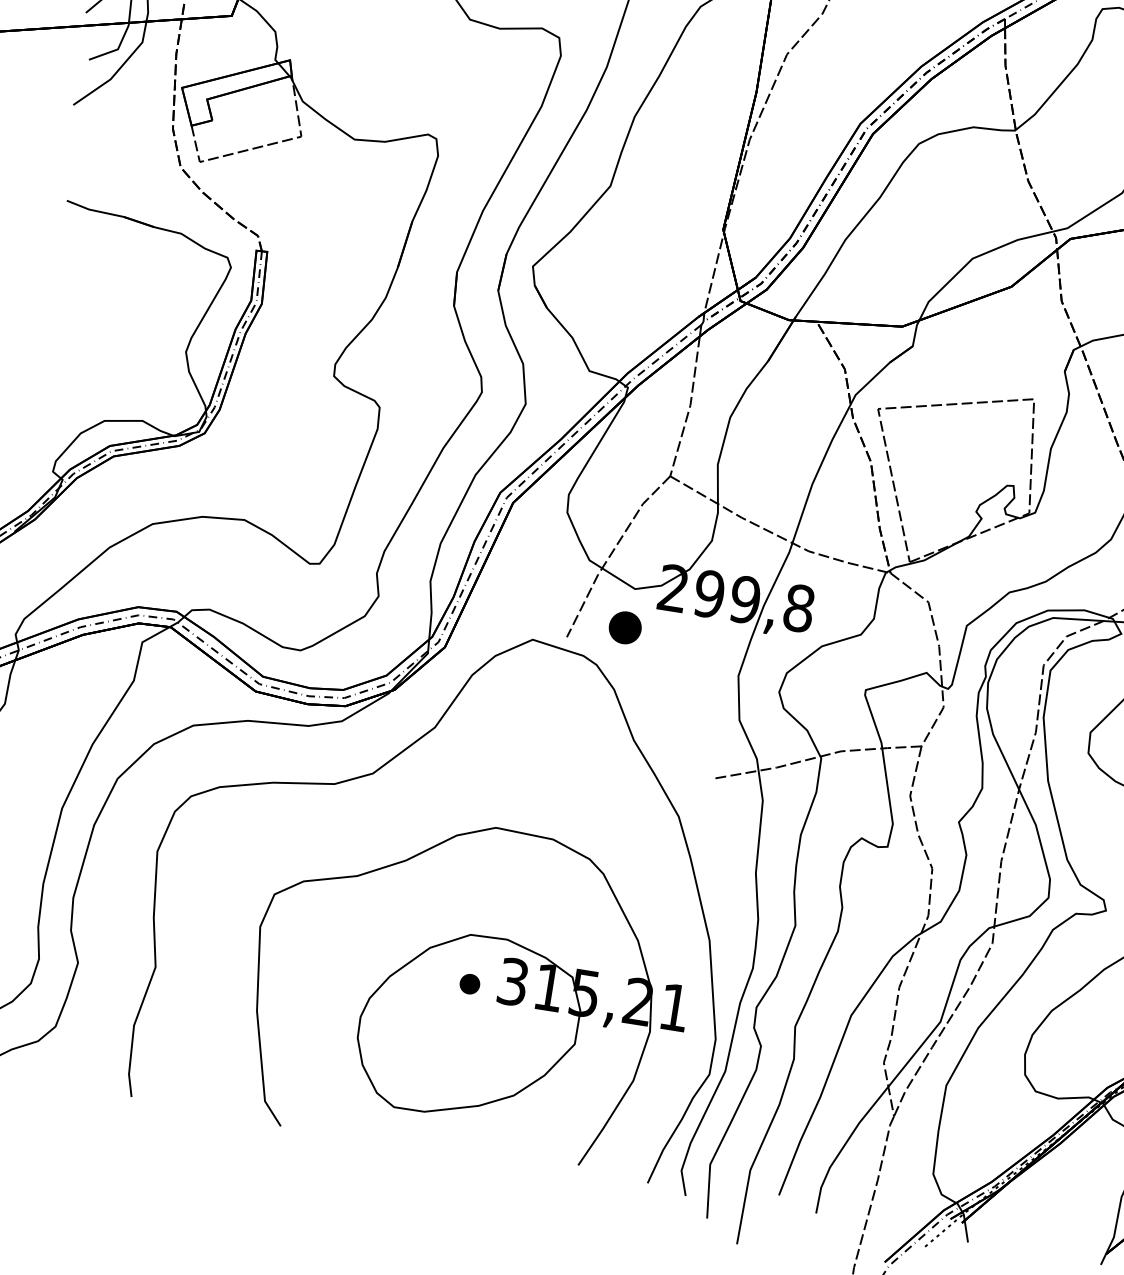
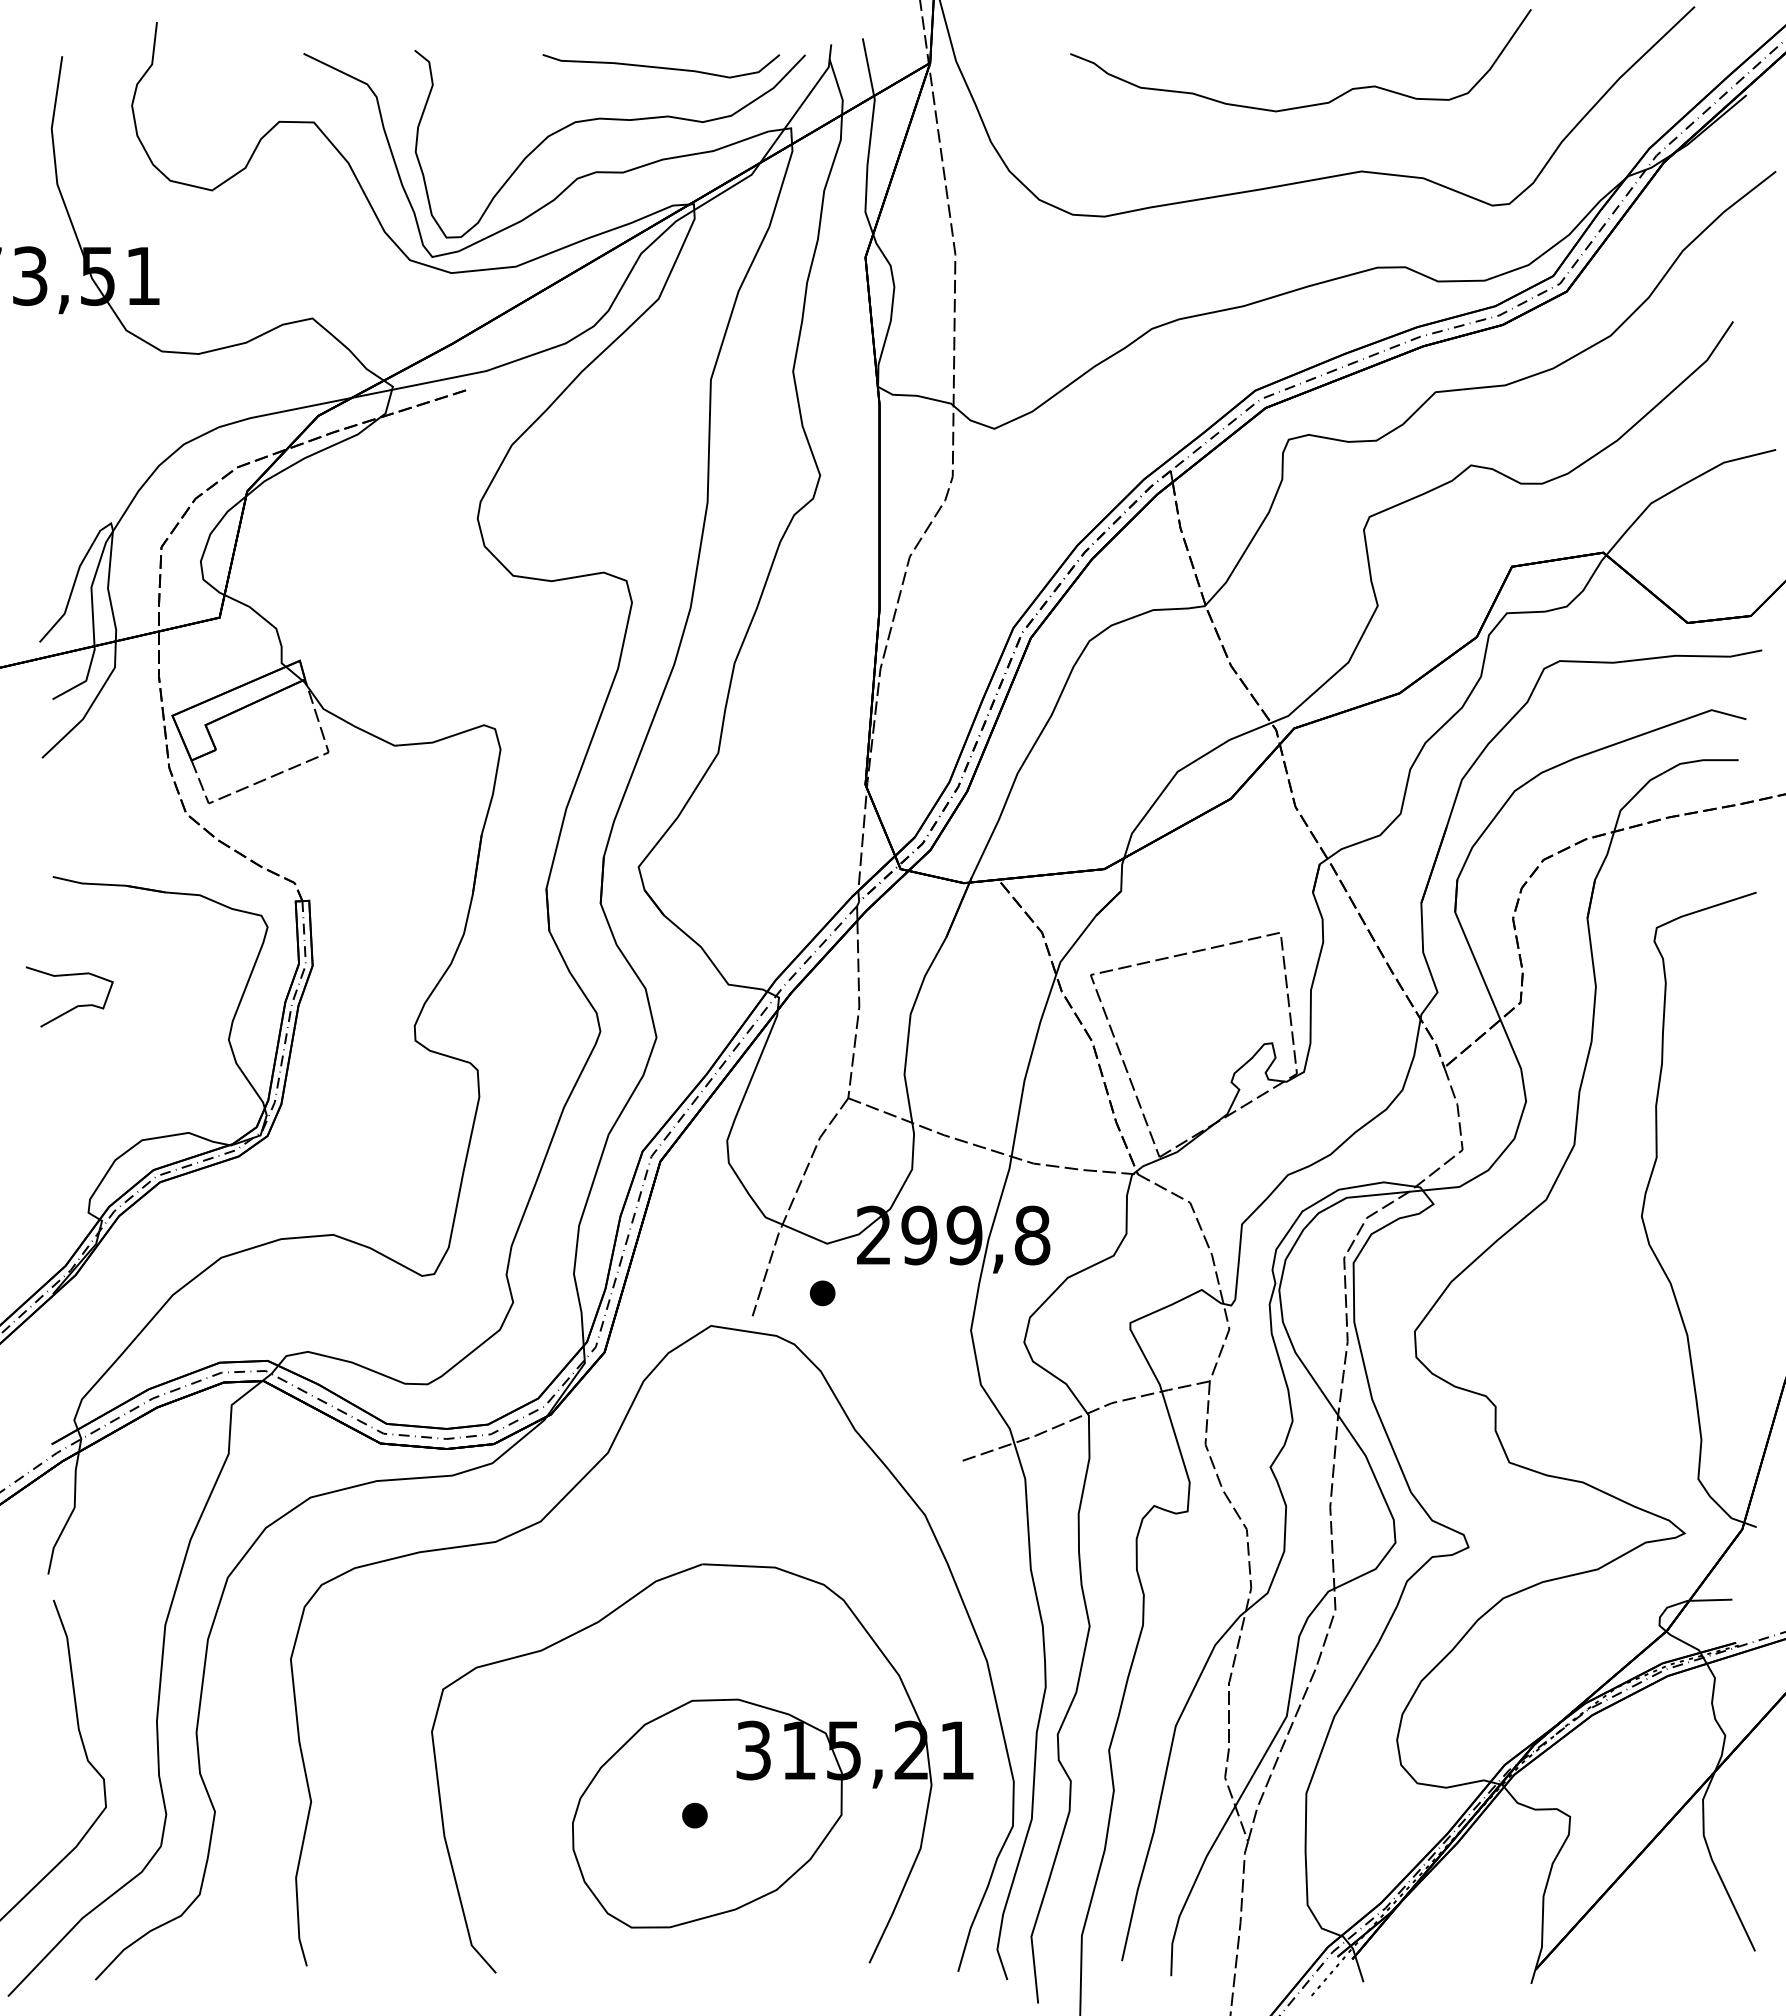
curve: (69, 305) -> (76, 1005), added
part: (625, 627) -> (822, 1293), size x0.62
part: (469, 984) -> (694, 1815), moved

